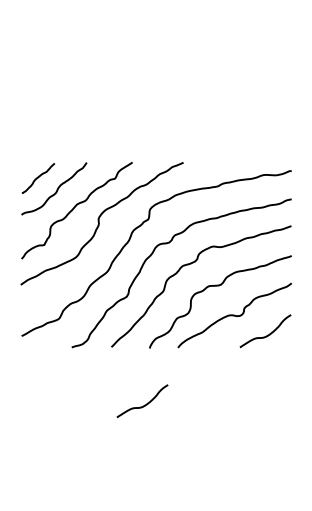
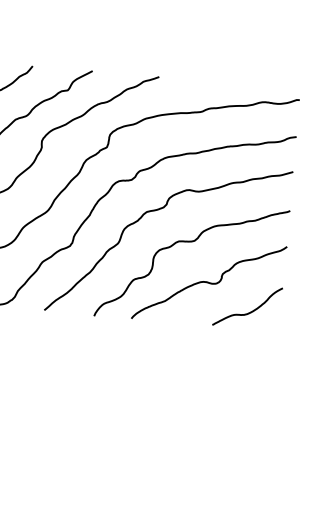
curve: (144, 404) -> (81, 388), removed

